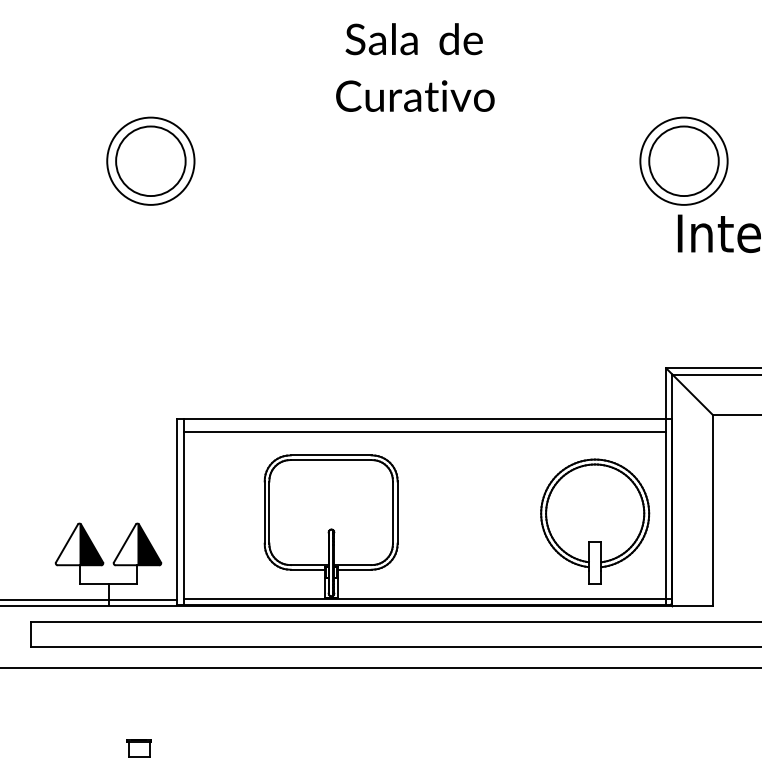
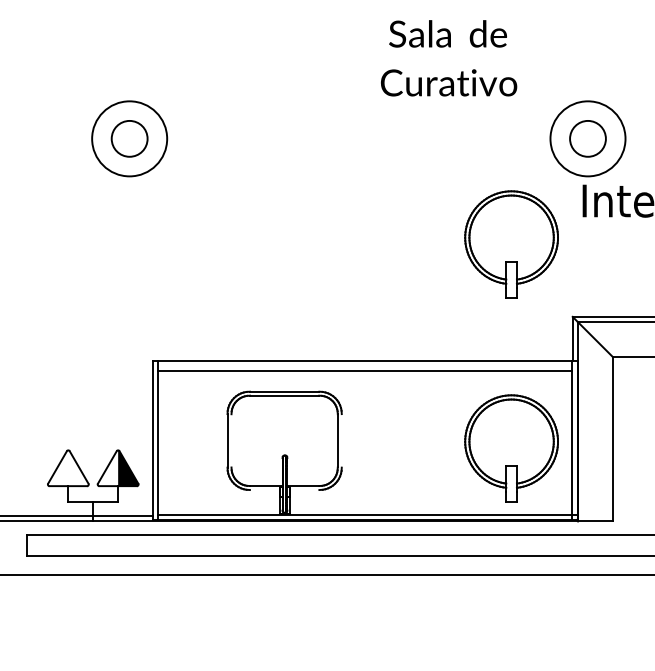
text: (415, 67) -> (449, 58), moved
circle: (150, 160) -> (129, 138), size x0.6
circle: (683, 160) -> (587, 138), size x0.6
part: (595, 284) -> (511, 244), added
line: (269, 512) -> (231, 440), removed
line: (397, 512) -> (341, 440), removed
fill: (91, 544) -> (78, 468), removed
line: (307, 570) -> (264, 490), removed
line: (354, 570) -> (304, 490), removed
part: (139, 748) -> (119, 643), removed

